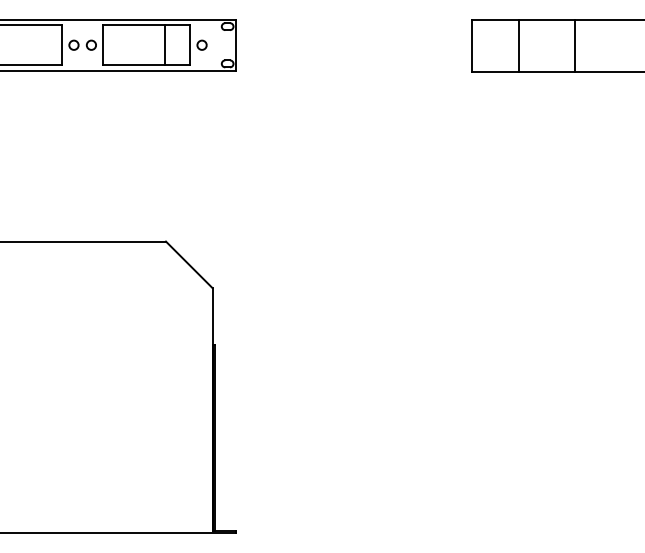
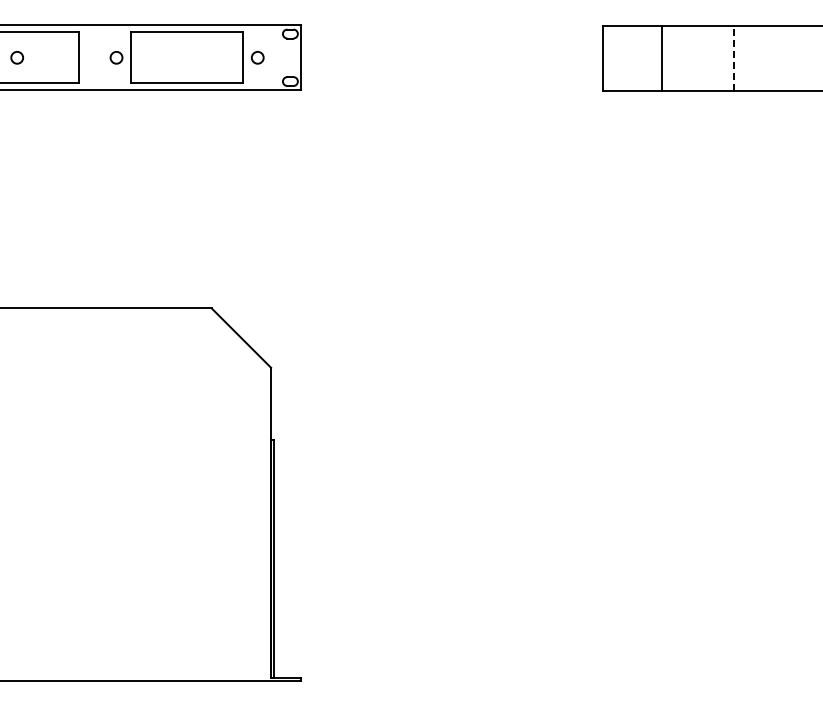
circle: (73, 45) -> (16, 57), moved
line: (165, 45) -> (210, 57), removed
line: (575, 45) -> (734, 58), solid -> dashed

